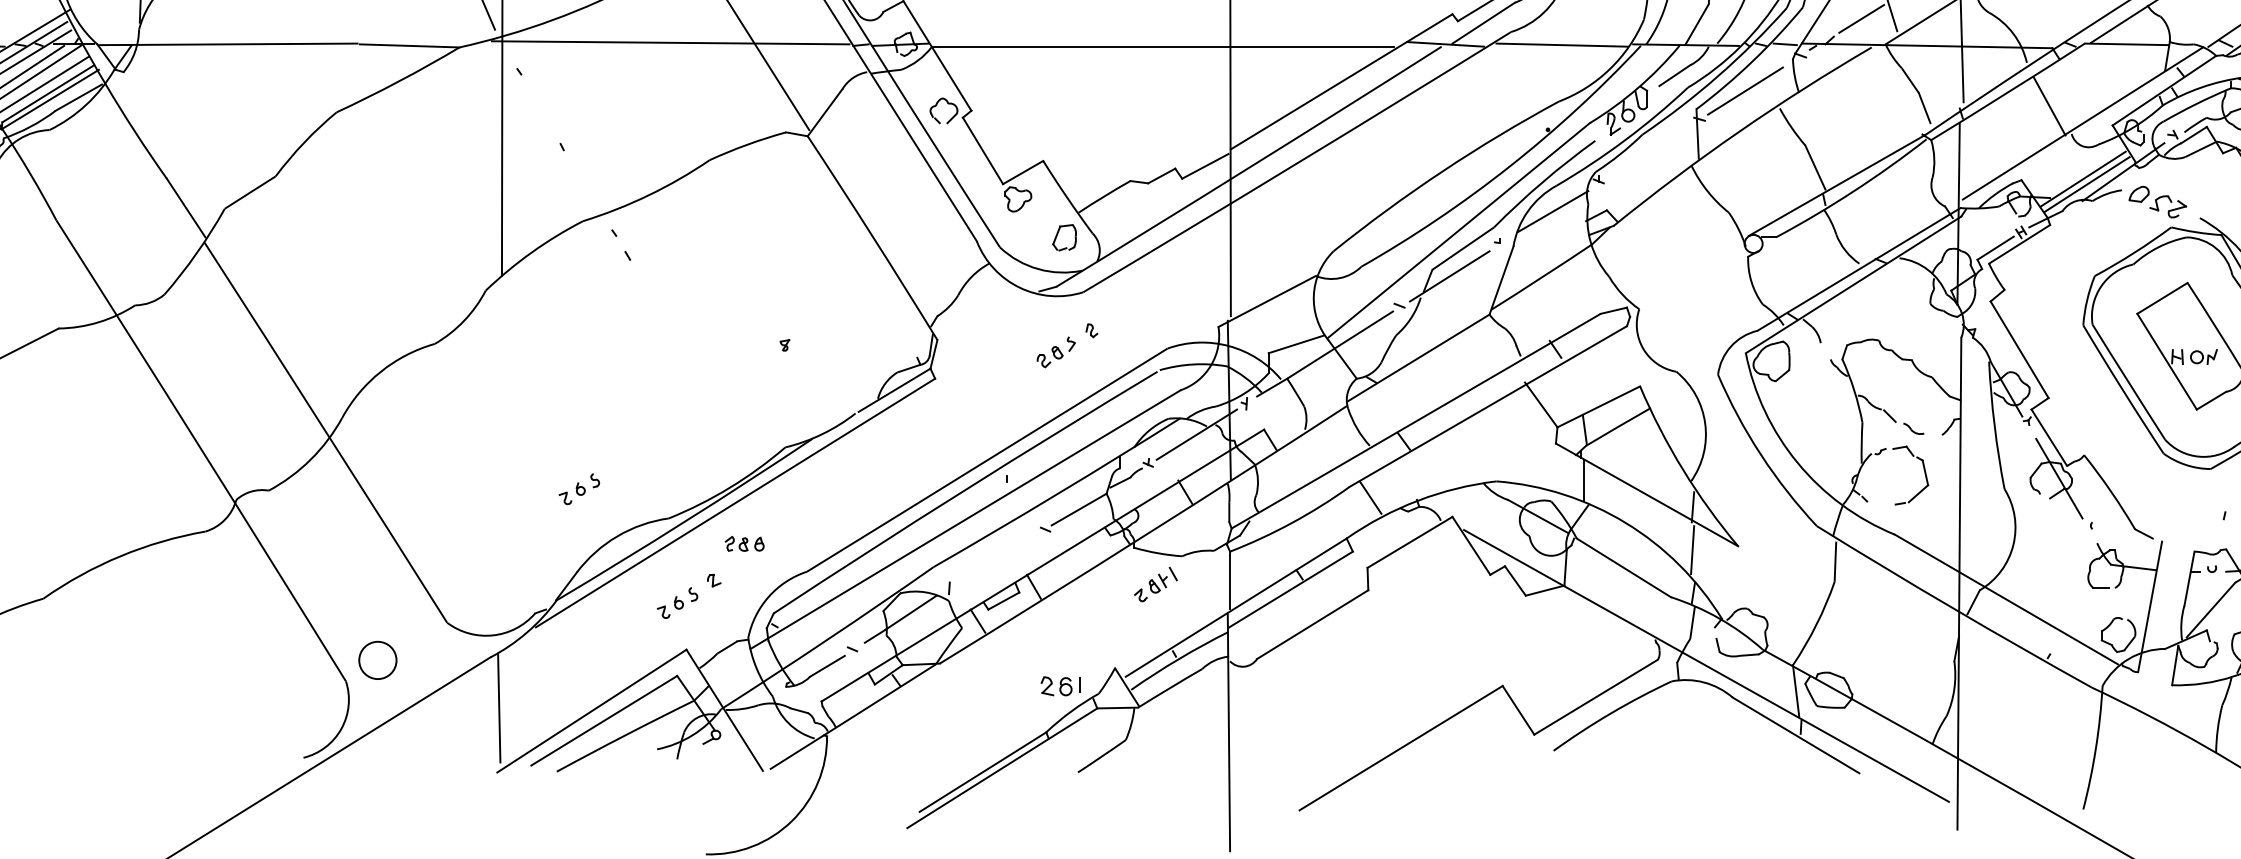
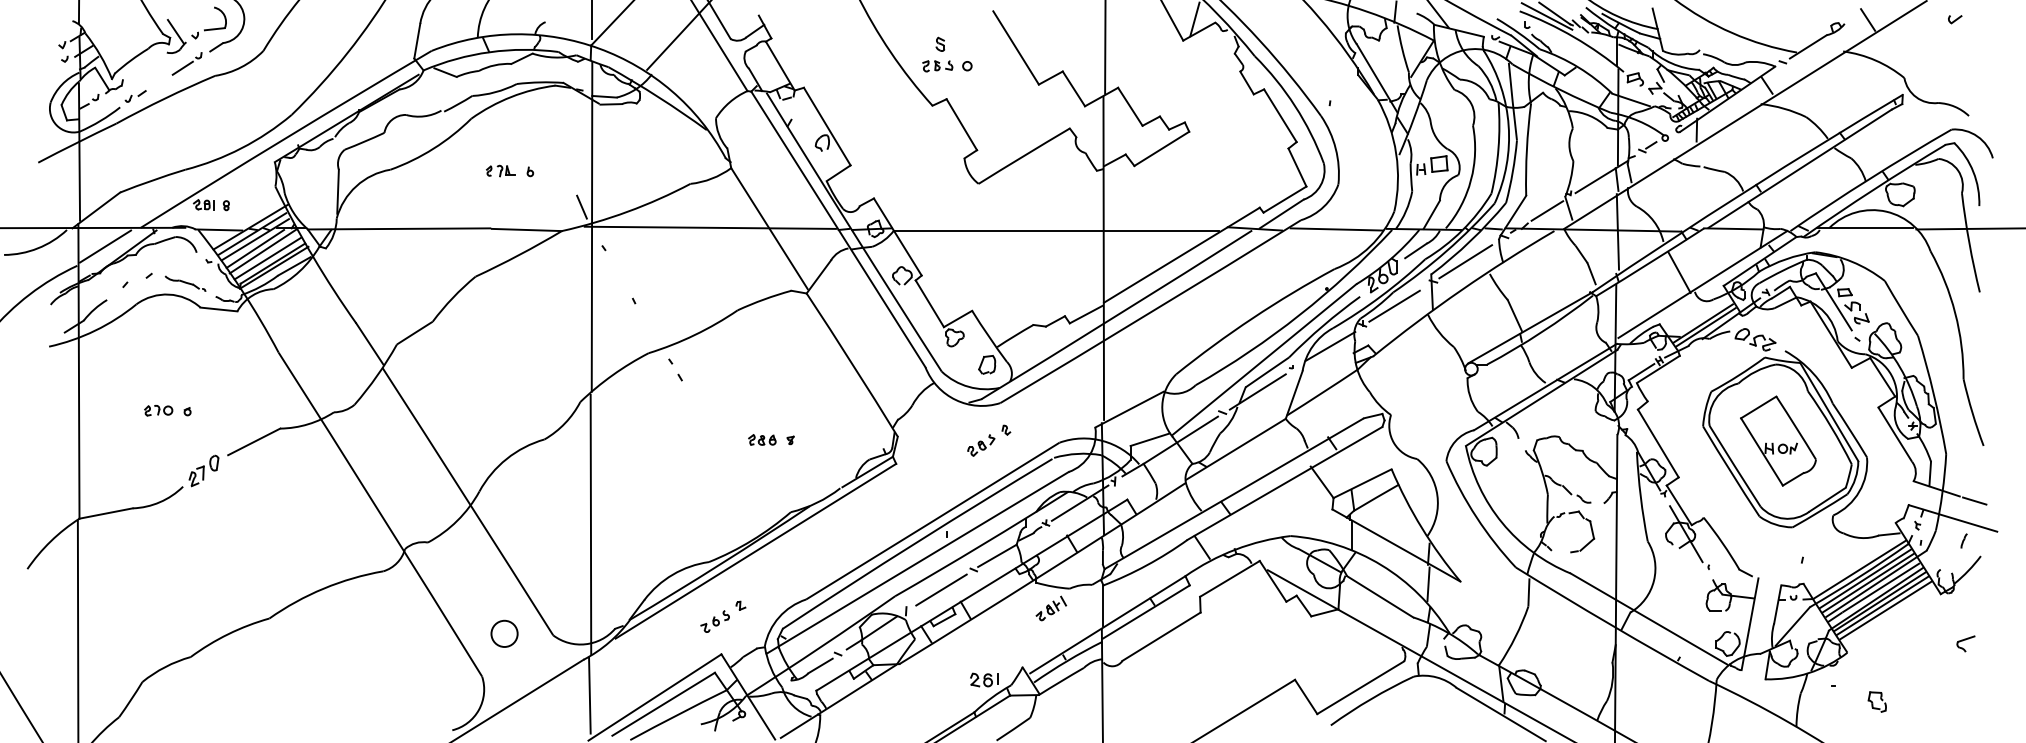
line: (1644, 153) -> (1394, 305), added
line: (500, 464) -> (590, 524), added
part: (578, 489) -> (645, 541), removed
part: (744, 543) -> (762, 439), moved
line: (999, 557) -> (941, 589), added
circle: (377, 659) -> (504, 633), moved

